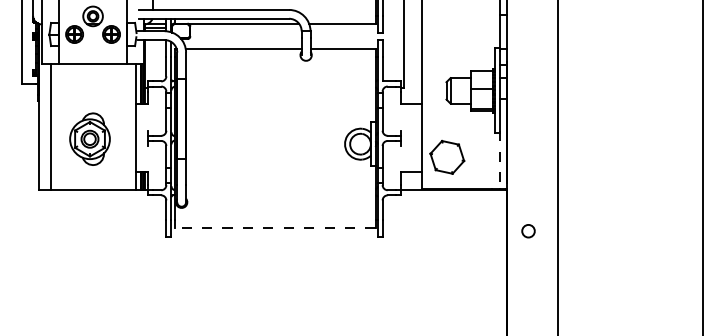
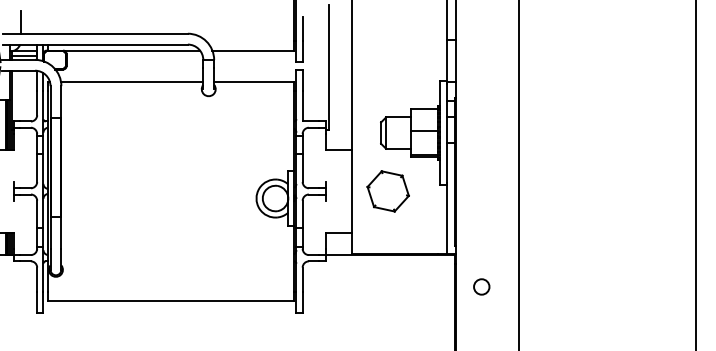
part: (447, 156) -> (388, 190), moved
line: (499, 160) -> (446, 218), dashed -> solid
line: (274, 227) -> (169, 300), dashed -> solid
circle: (528, 231) -> (481, 287), moved

